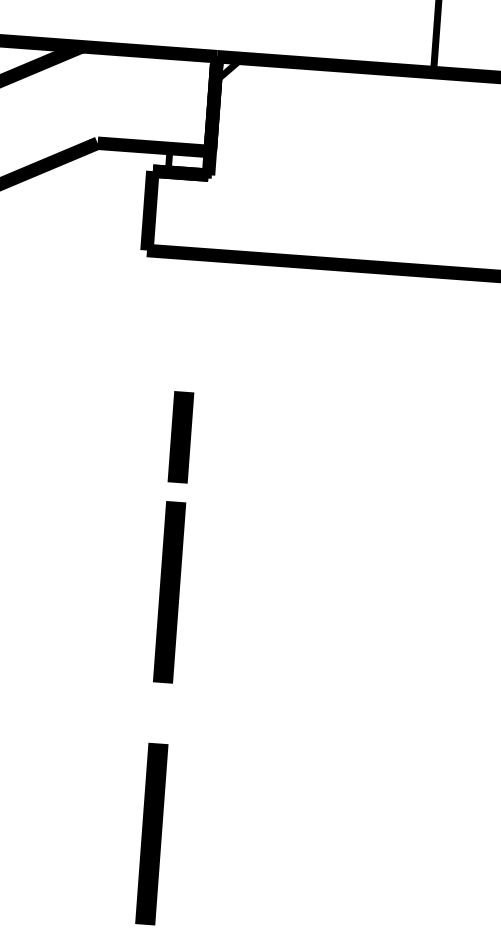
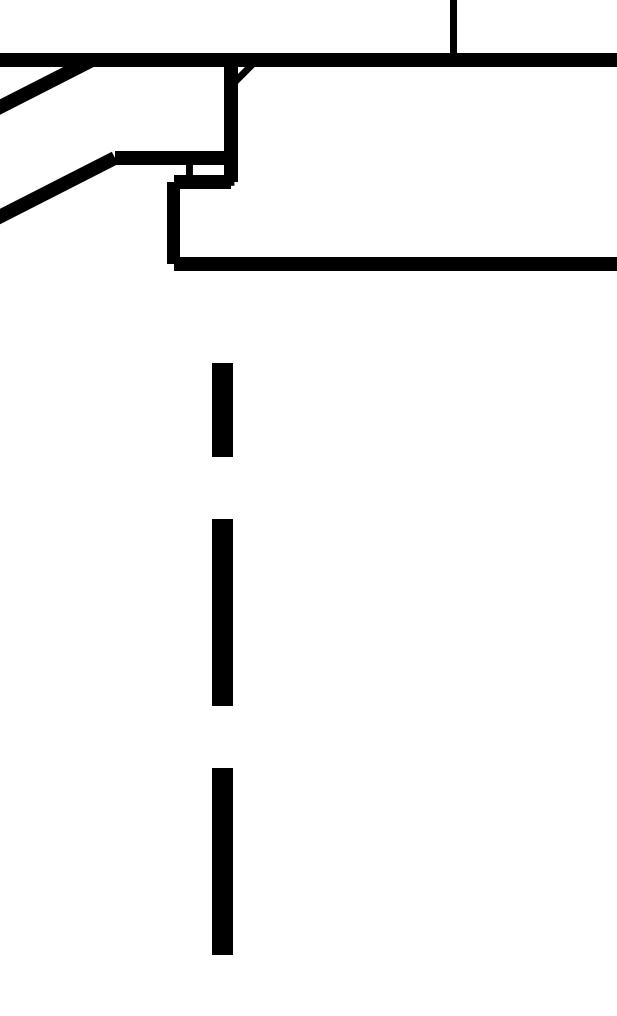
line: (181, 436) -> (222, 409), moved

